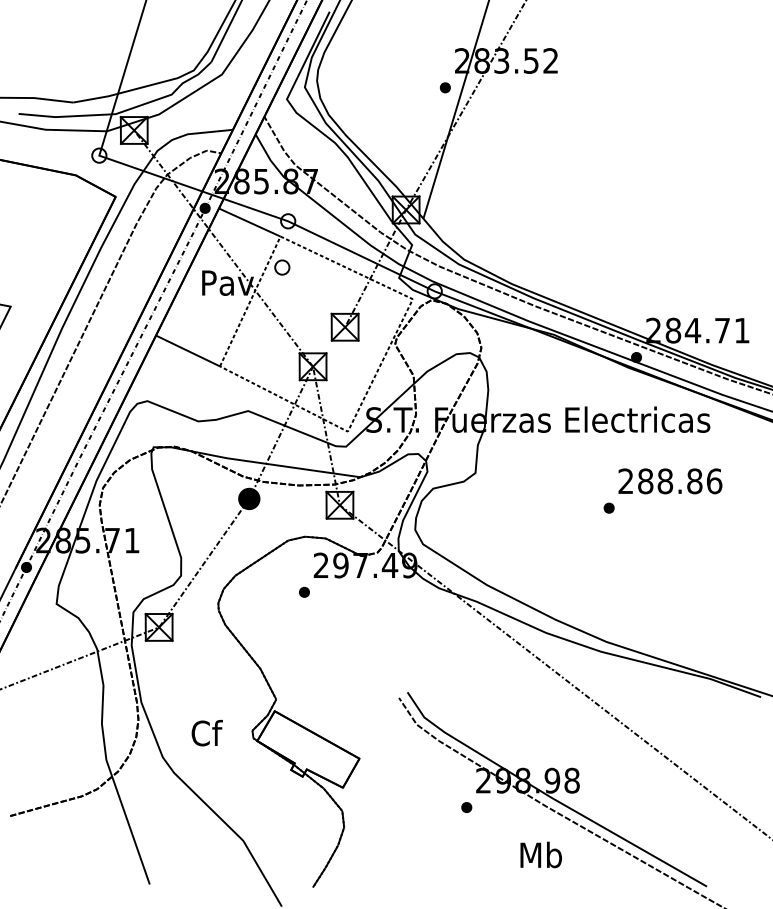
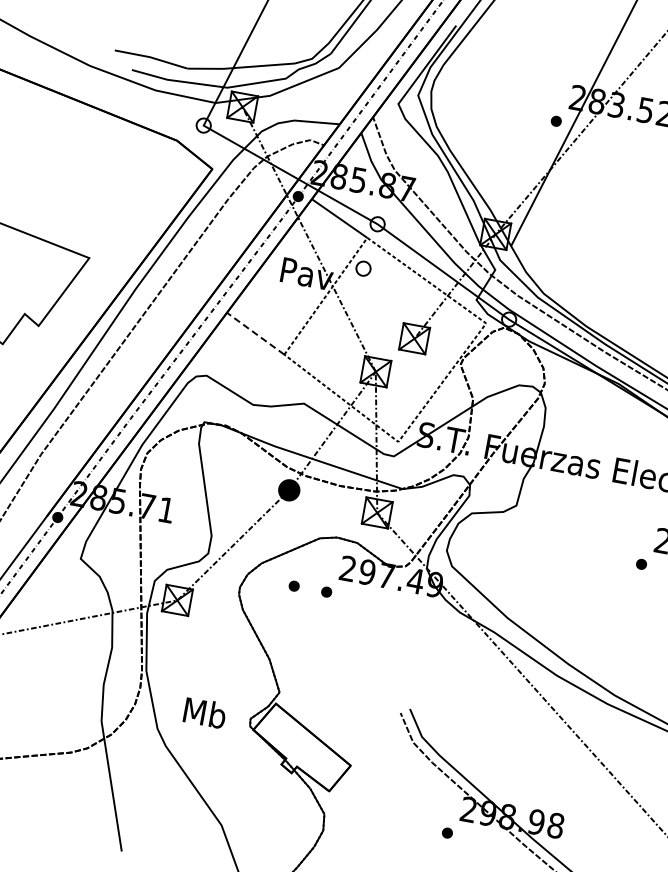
line: (188, 350) -> (256, 333), solid -> dashed
part: (271, 591) -> (294, 585), added
text: (206, 732) -> (205, 712), Cf -> Mb

